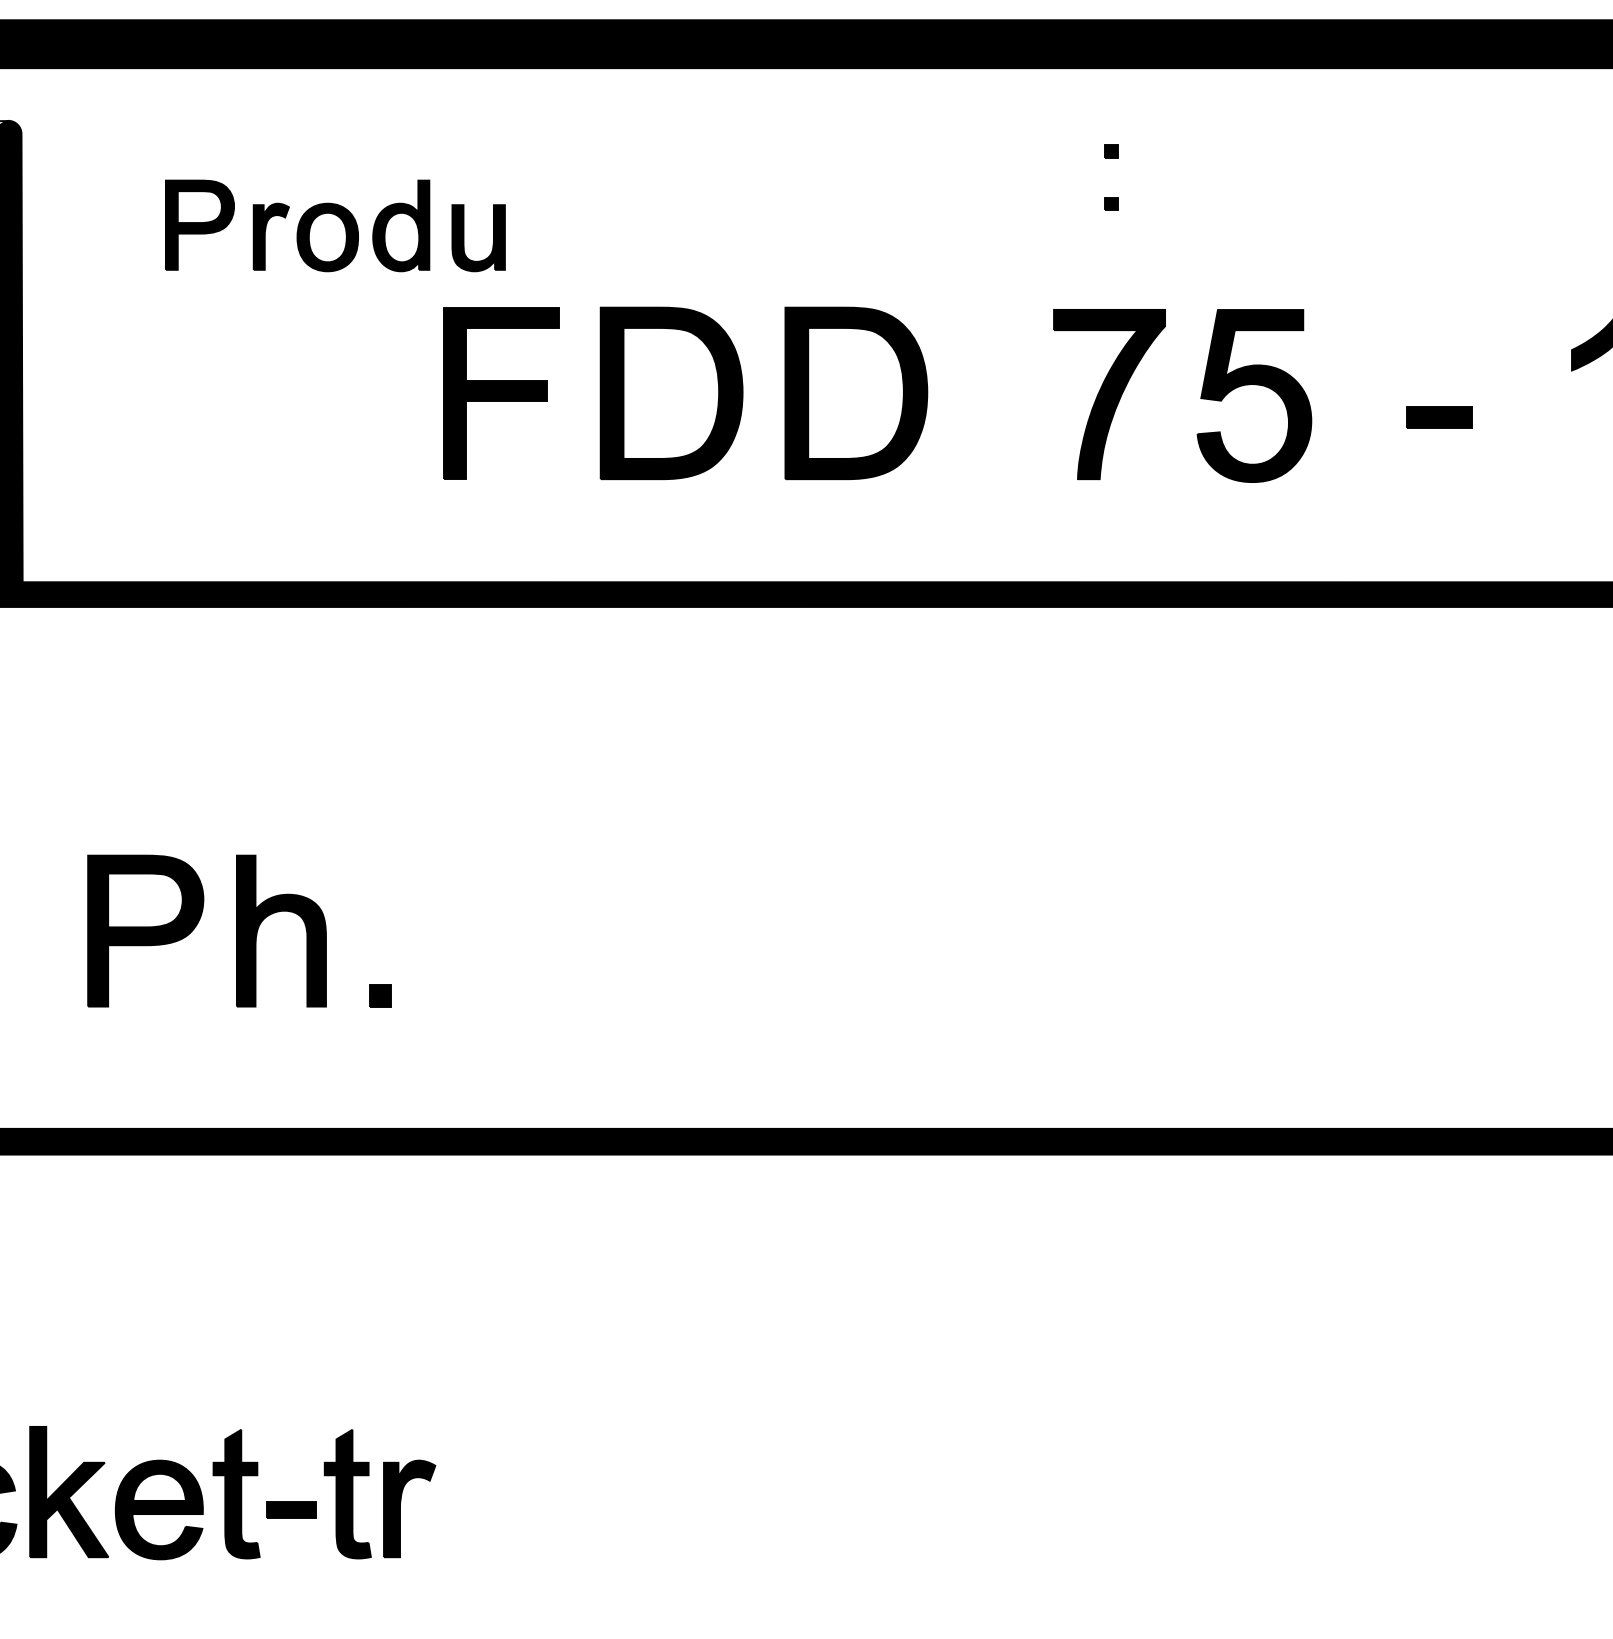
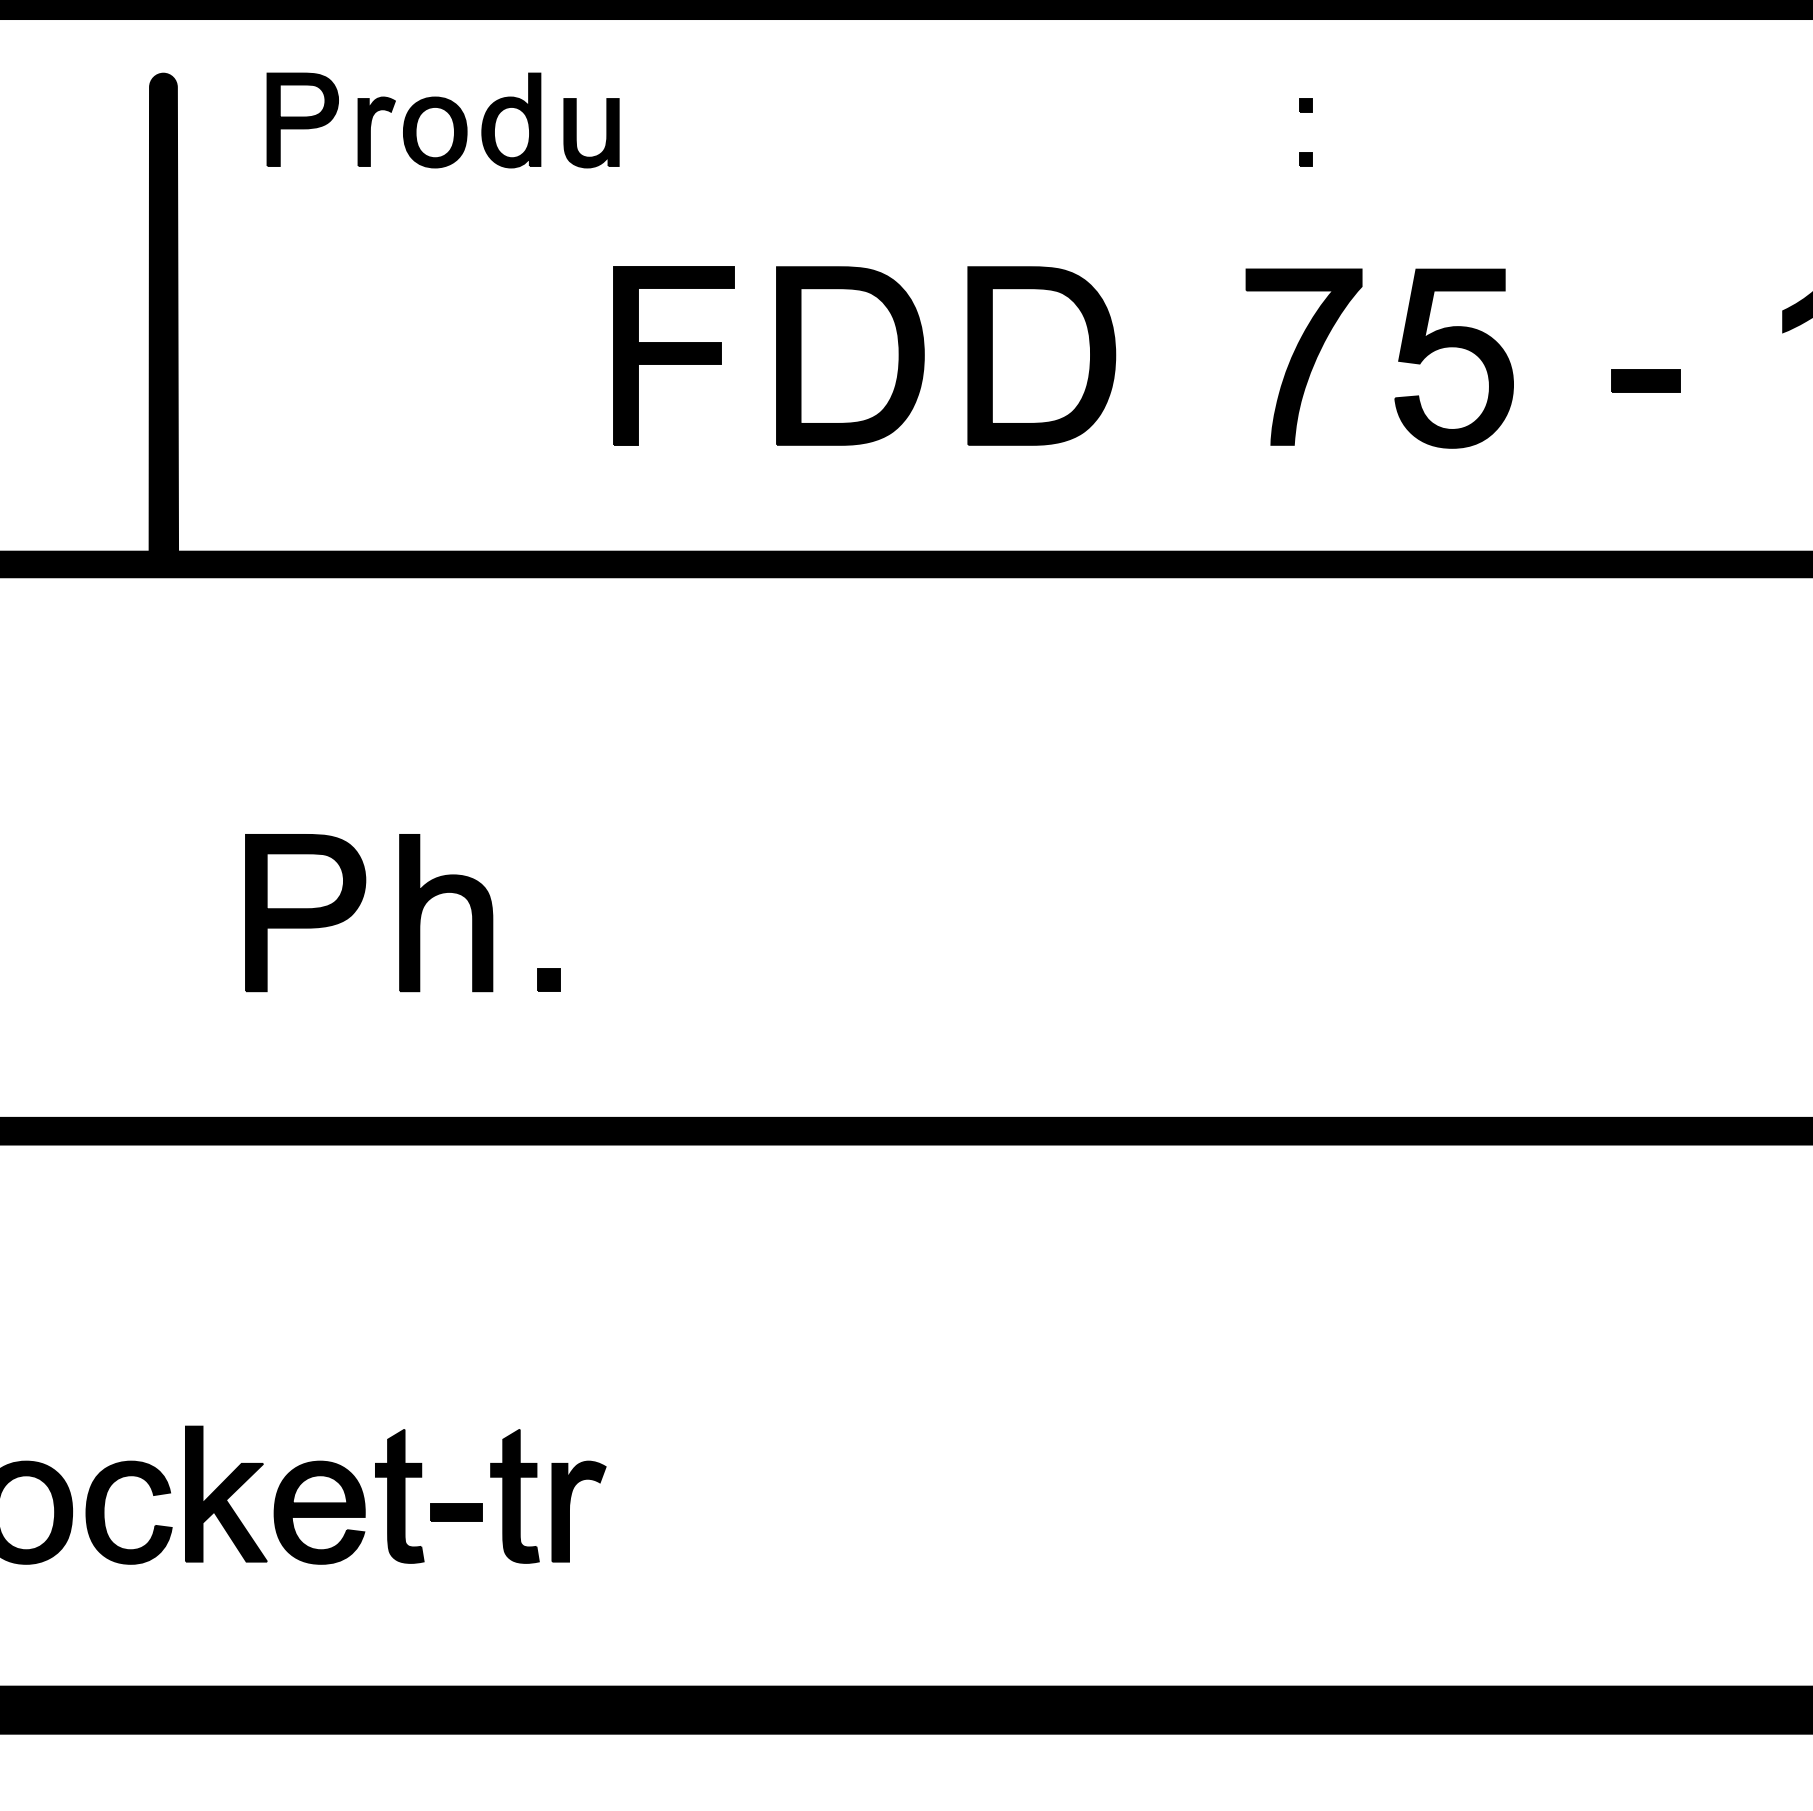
part: (334, 225) -> (442, 120), moved

